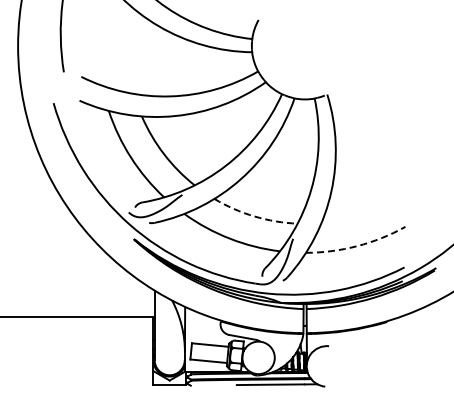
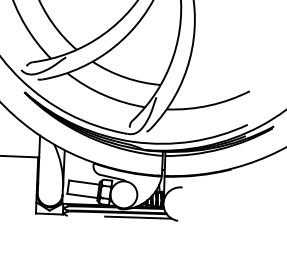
arc: (254, 216) -> (125, 77), dashed -> solid
arc: (357, 246) -> (209, 105), dashed -> solid

